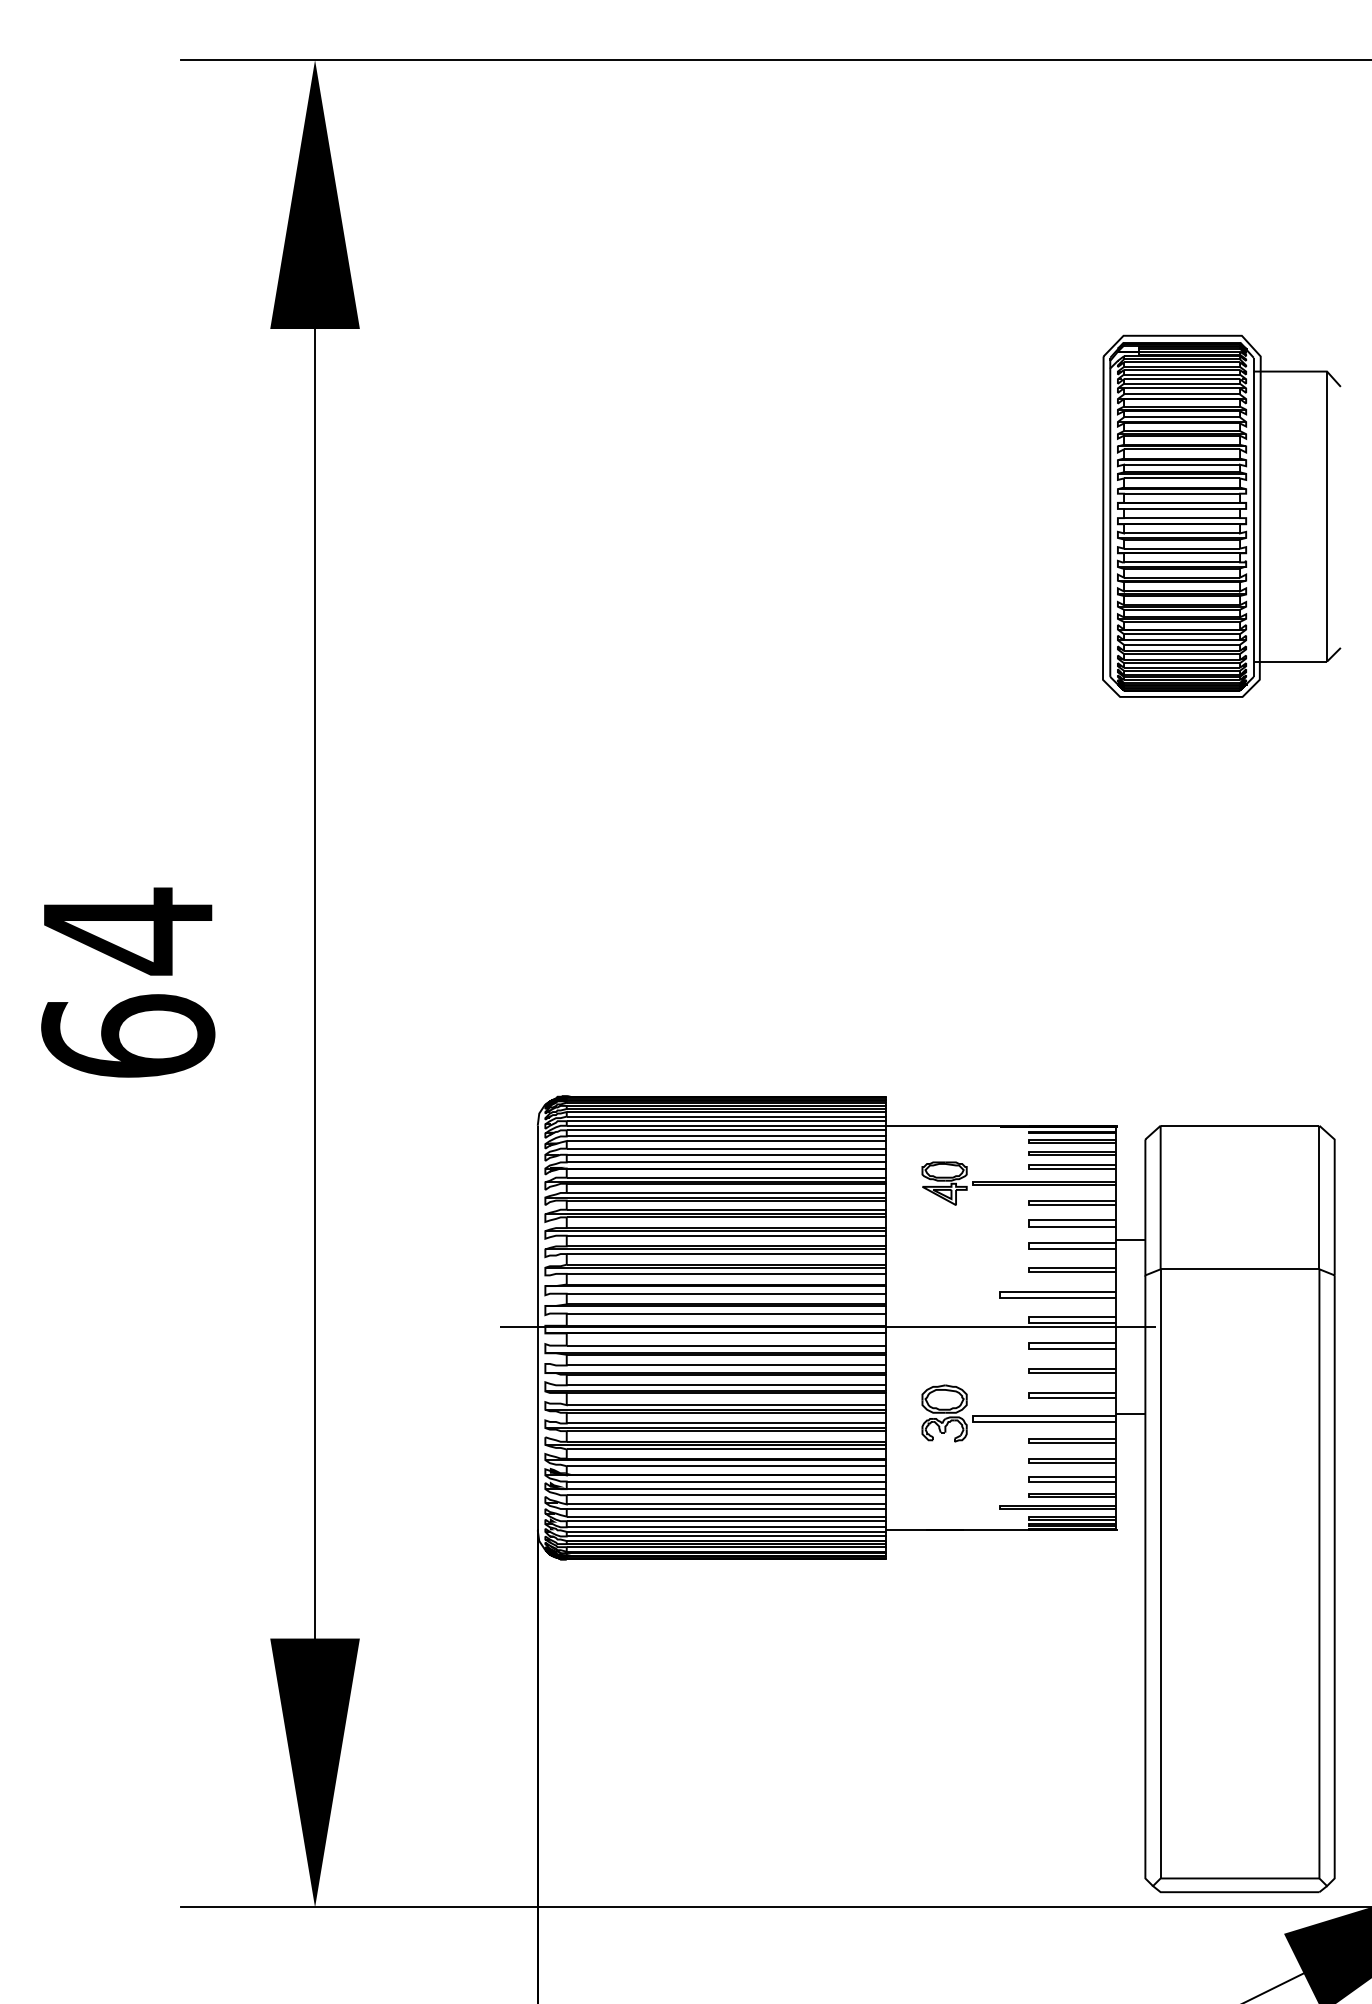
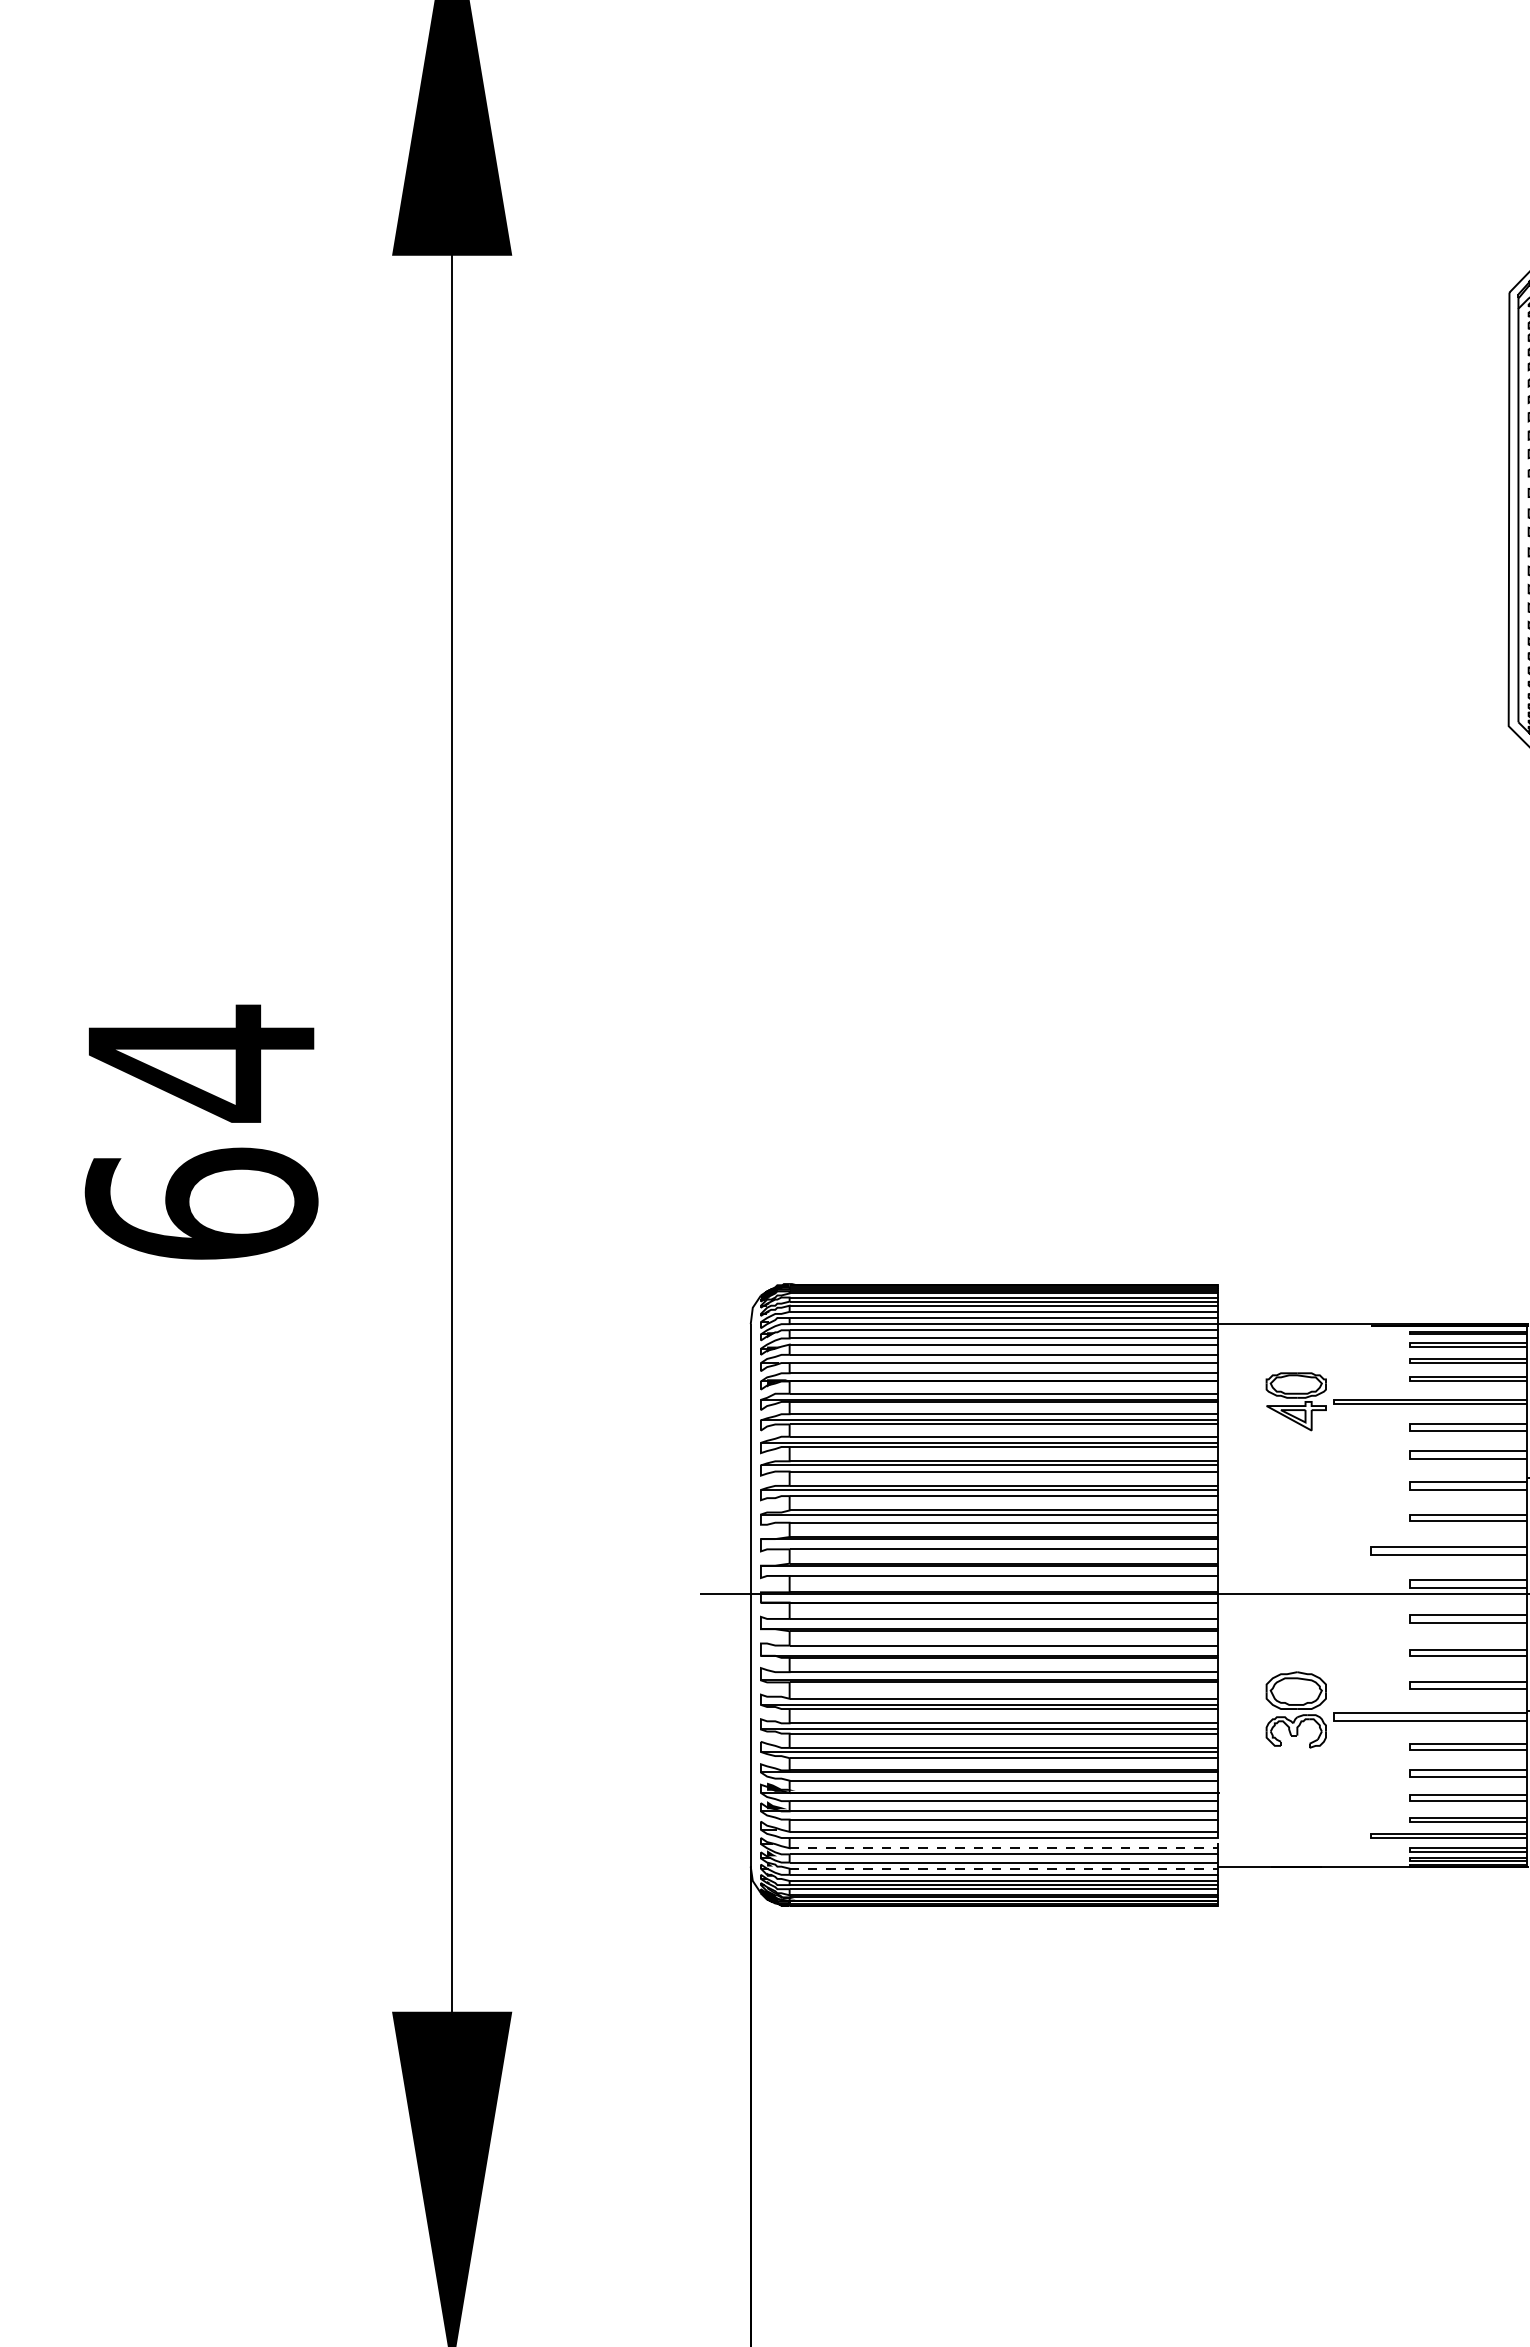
line: (731, 1516) -> (1010, 1848), solid -> dashed
line: (729, 1531) -> (1007, 1868), solid -> dashed

